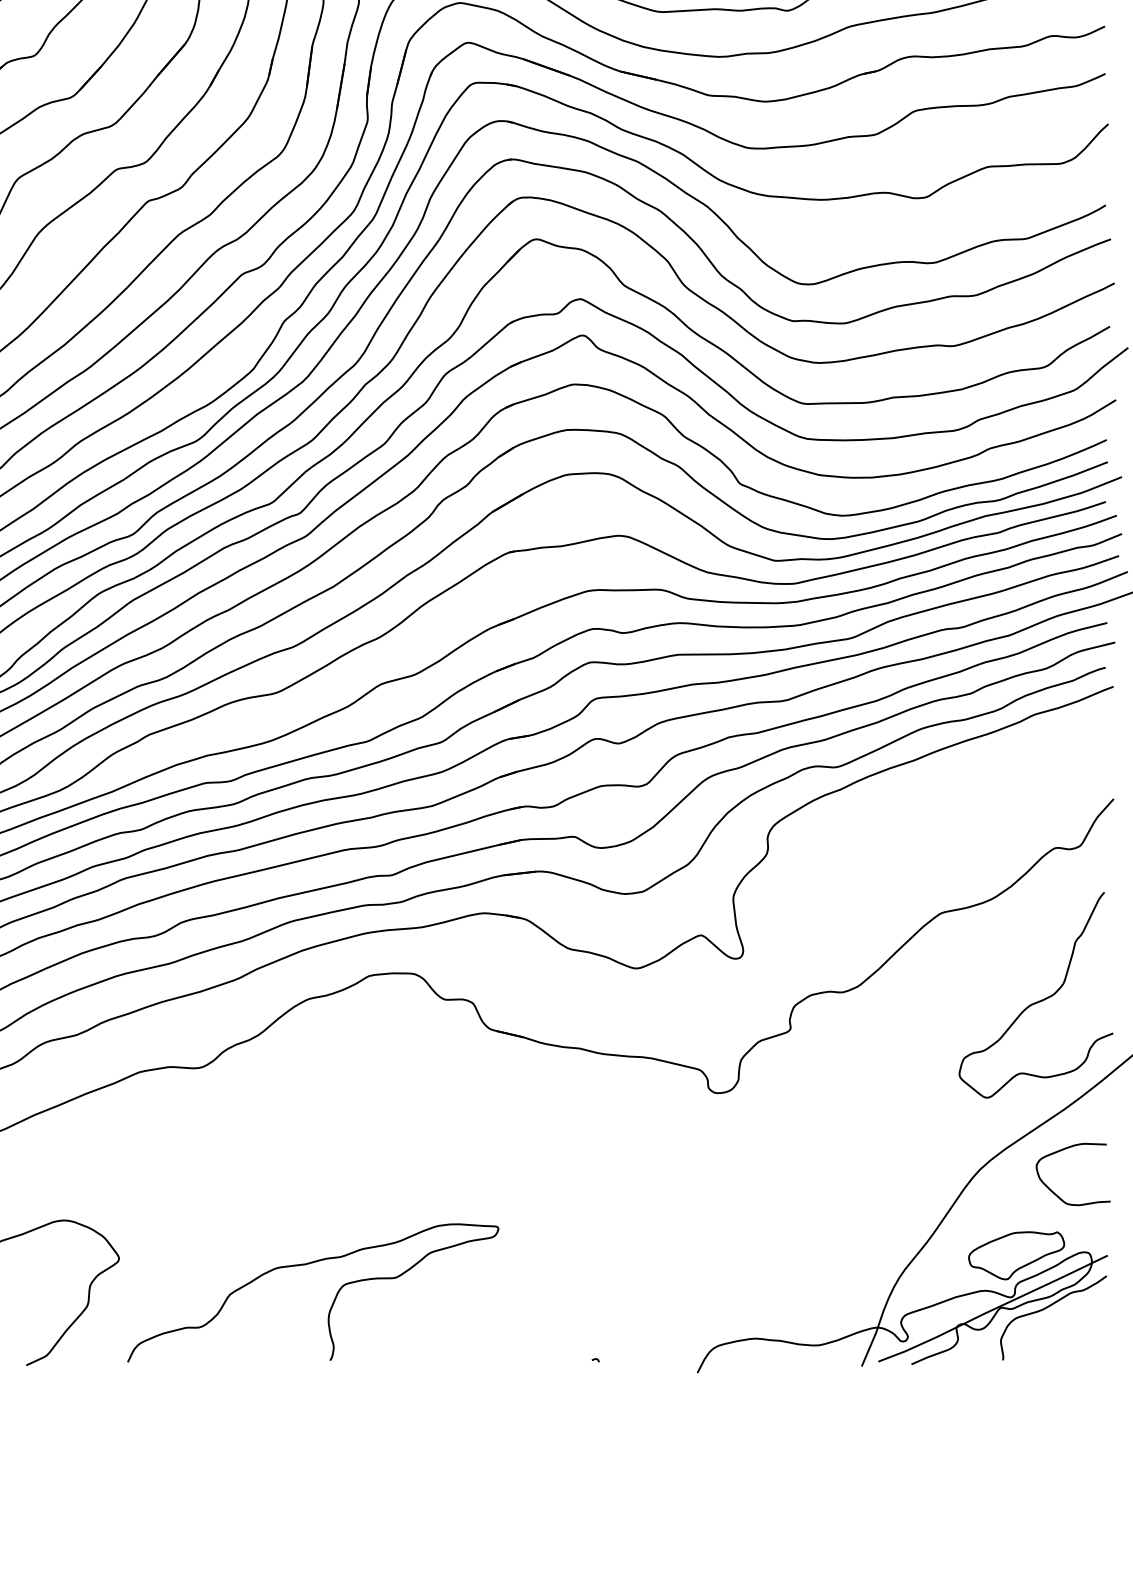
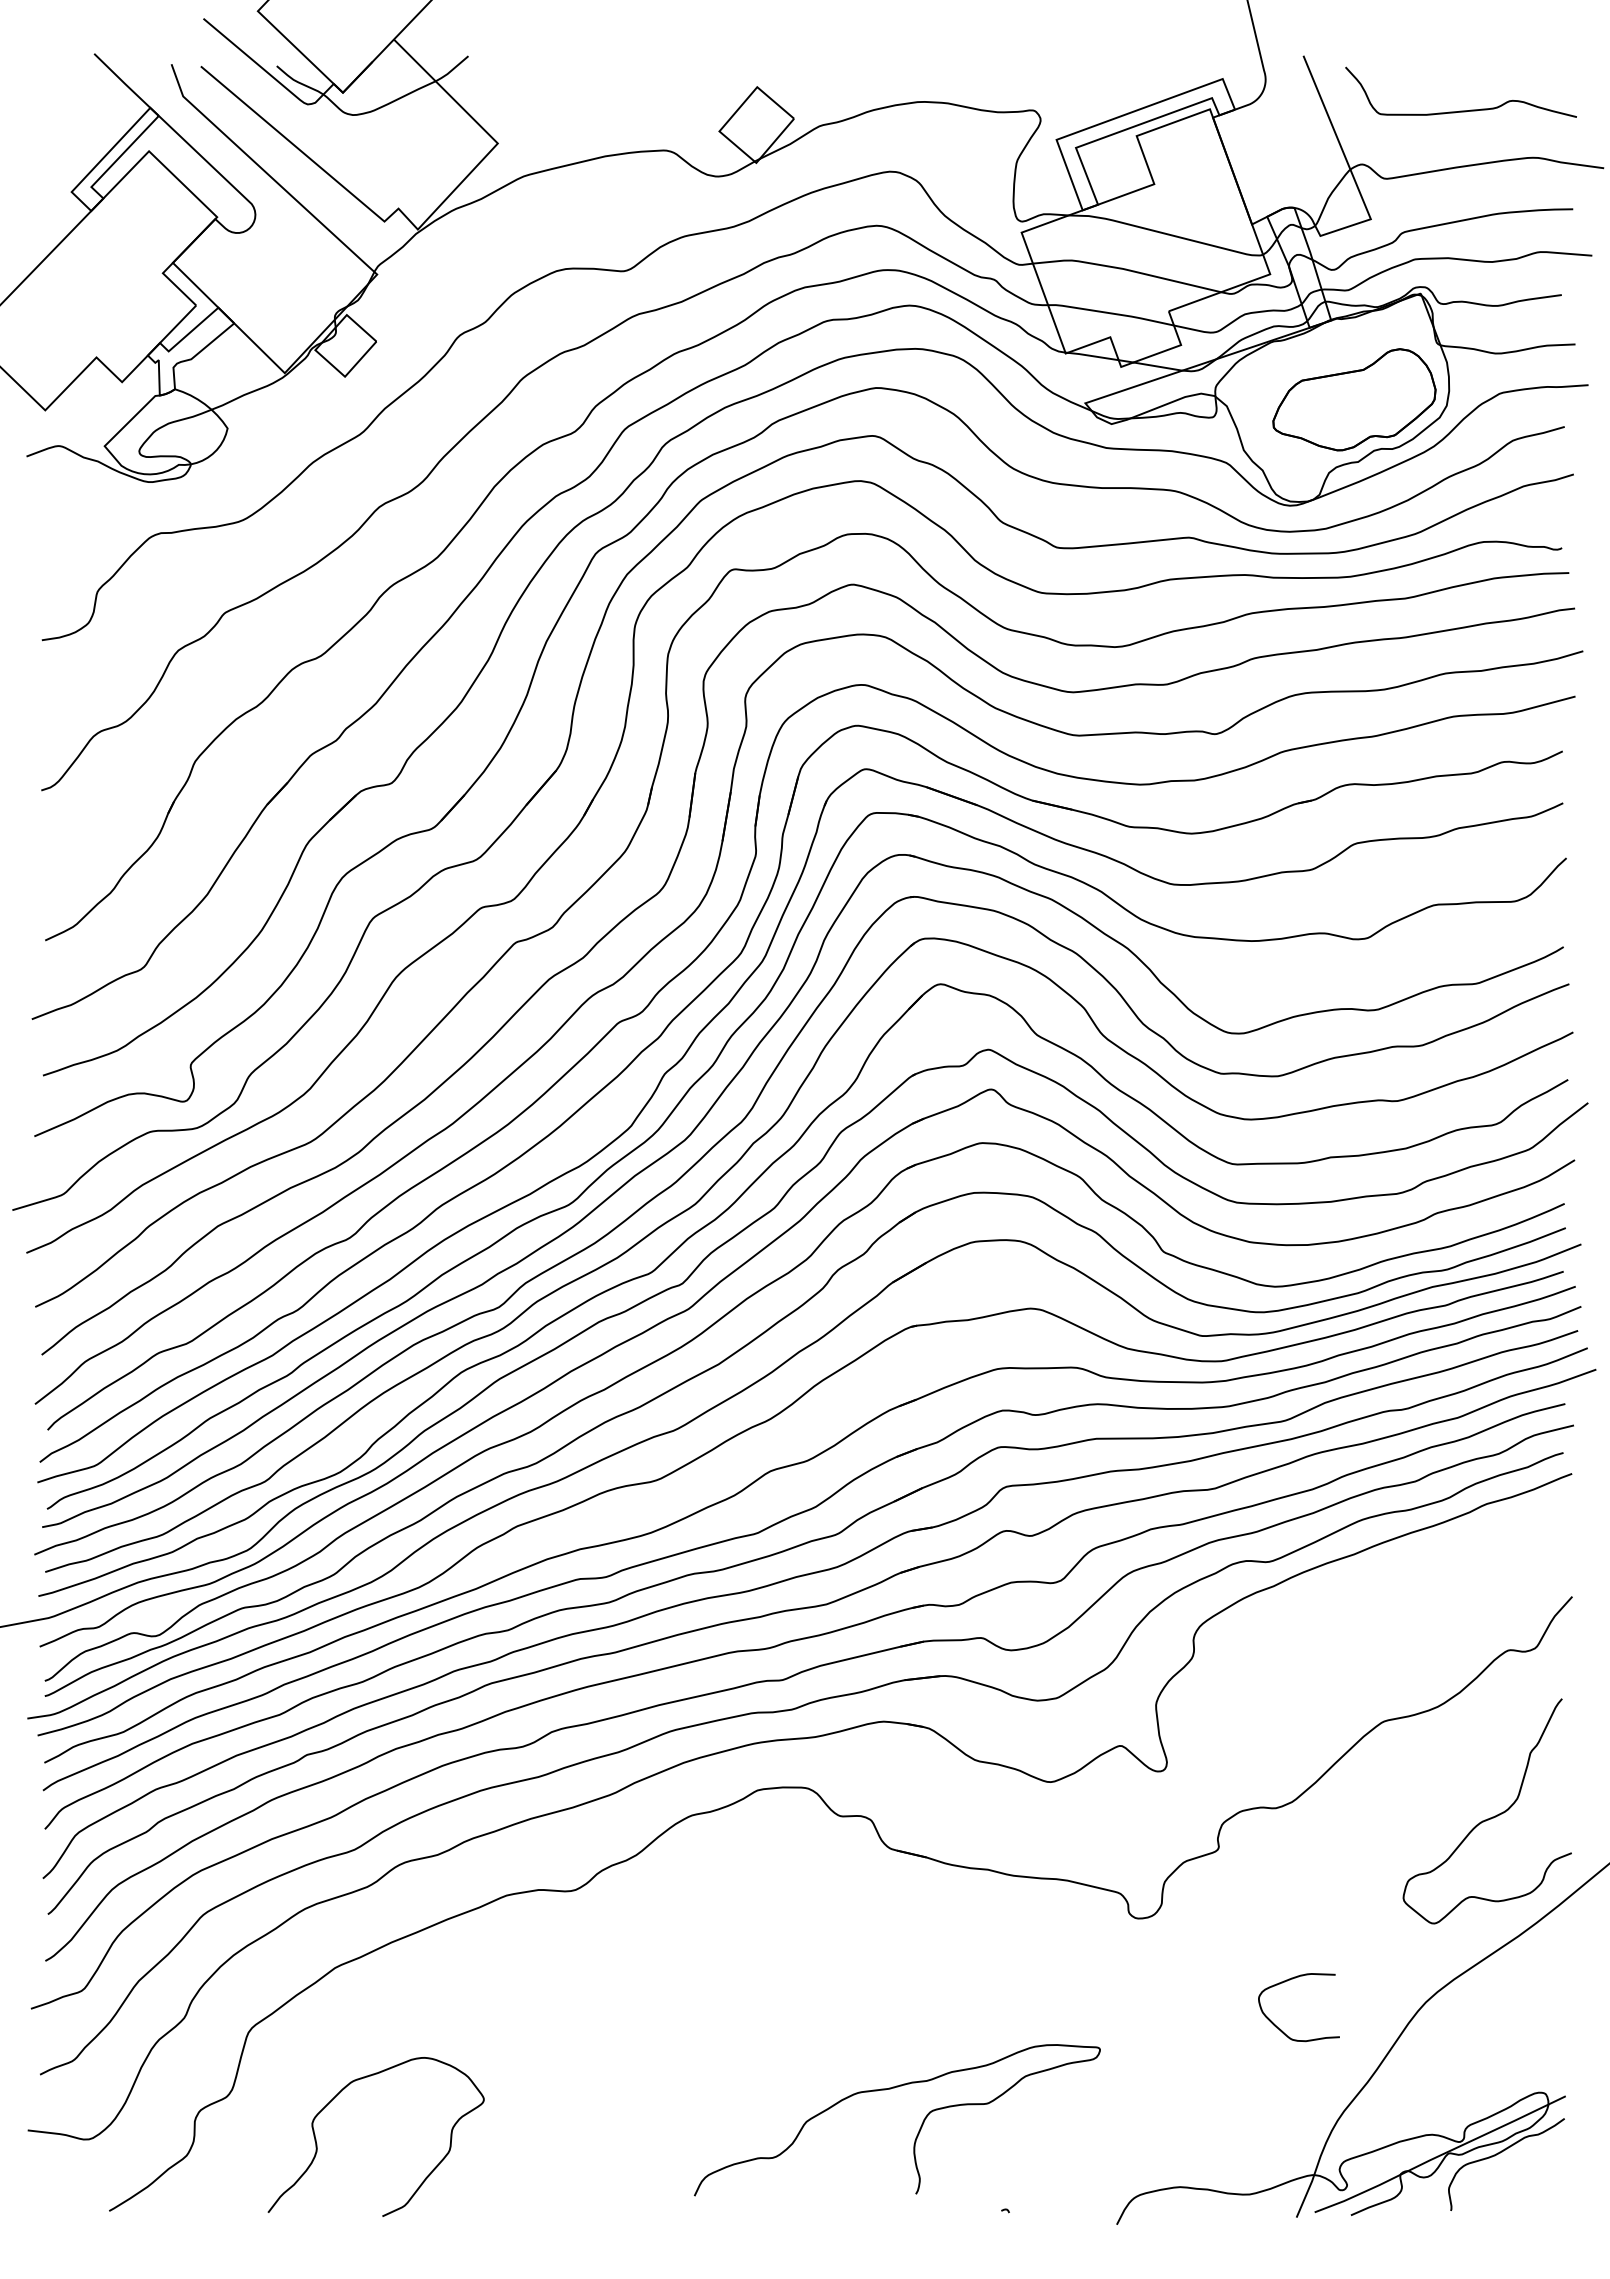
curve: (1056, 1193) -> (1280, 2028), moved
part: (1016, 1255) -> (1465, 2096), removed
curve: (332, 1302) -> (918, 2130), moved

